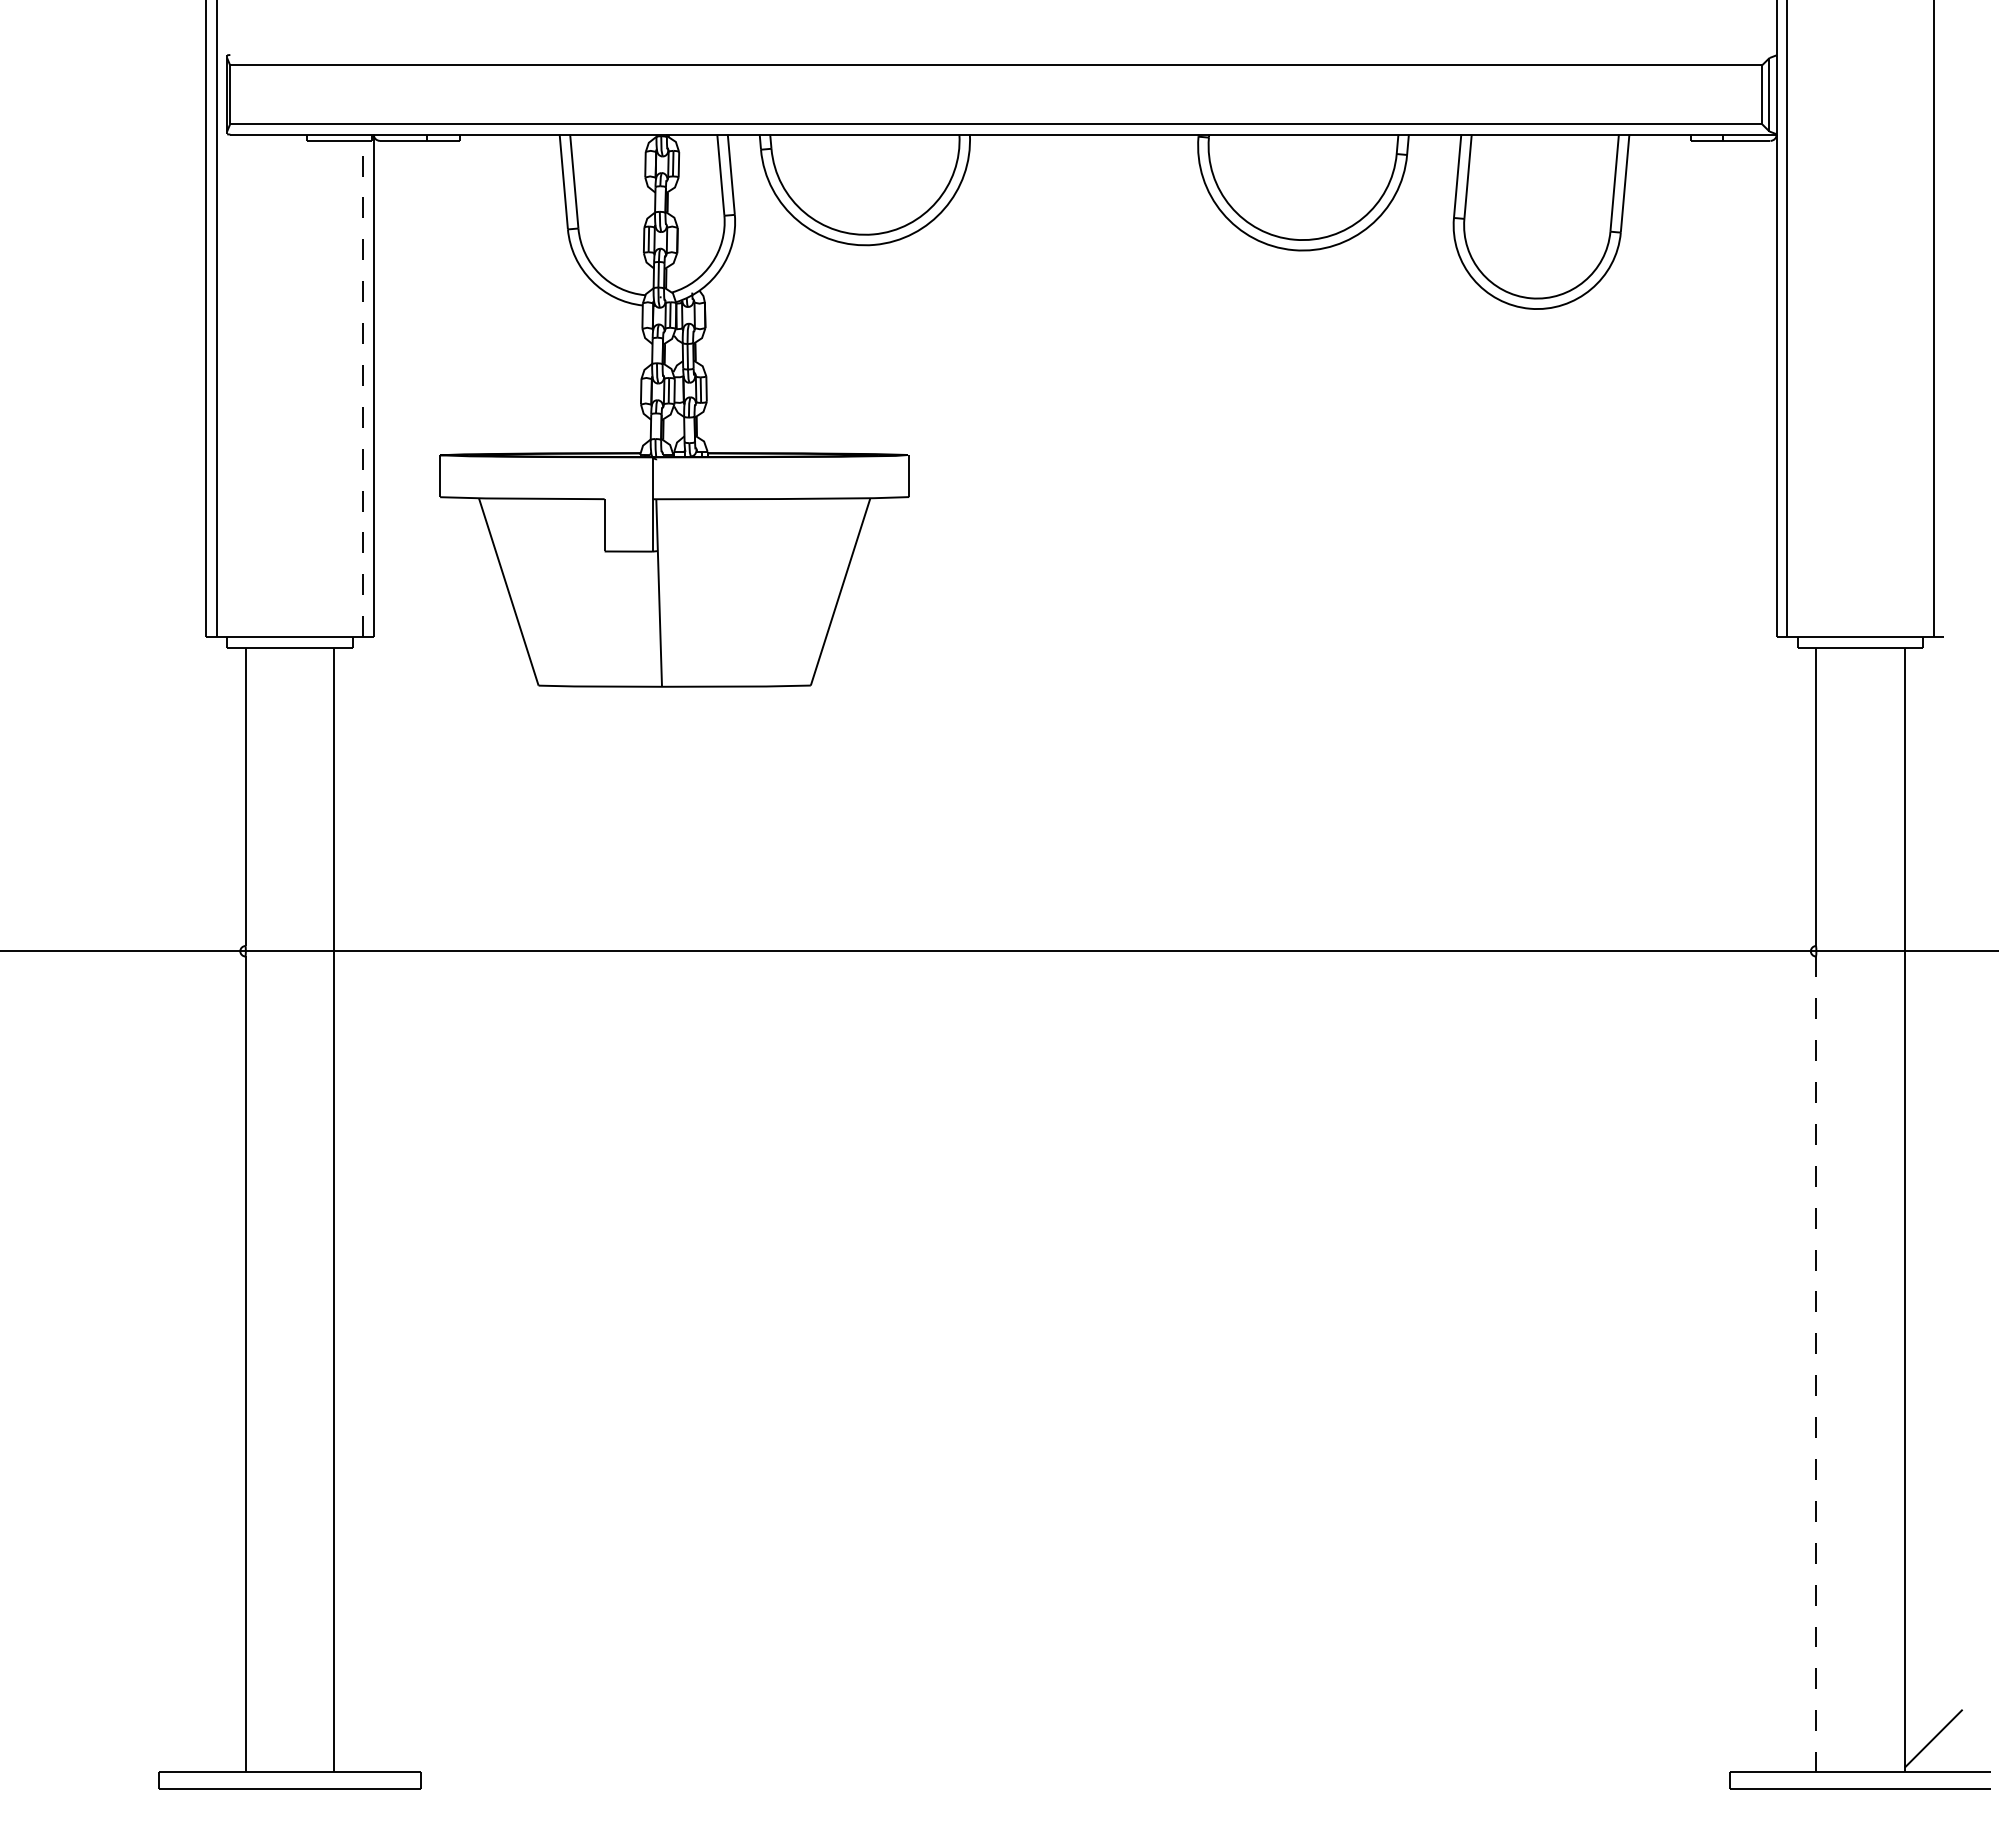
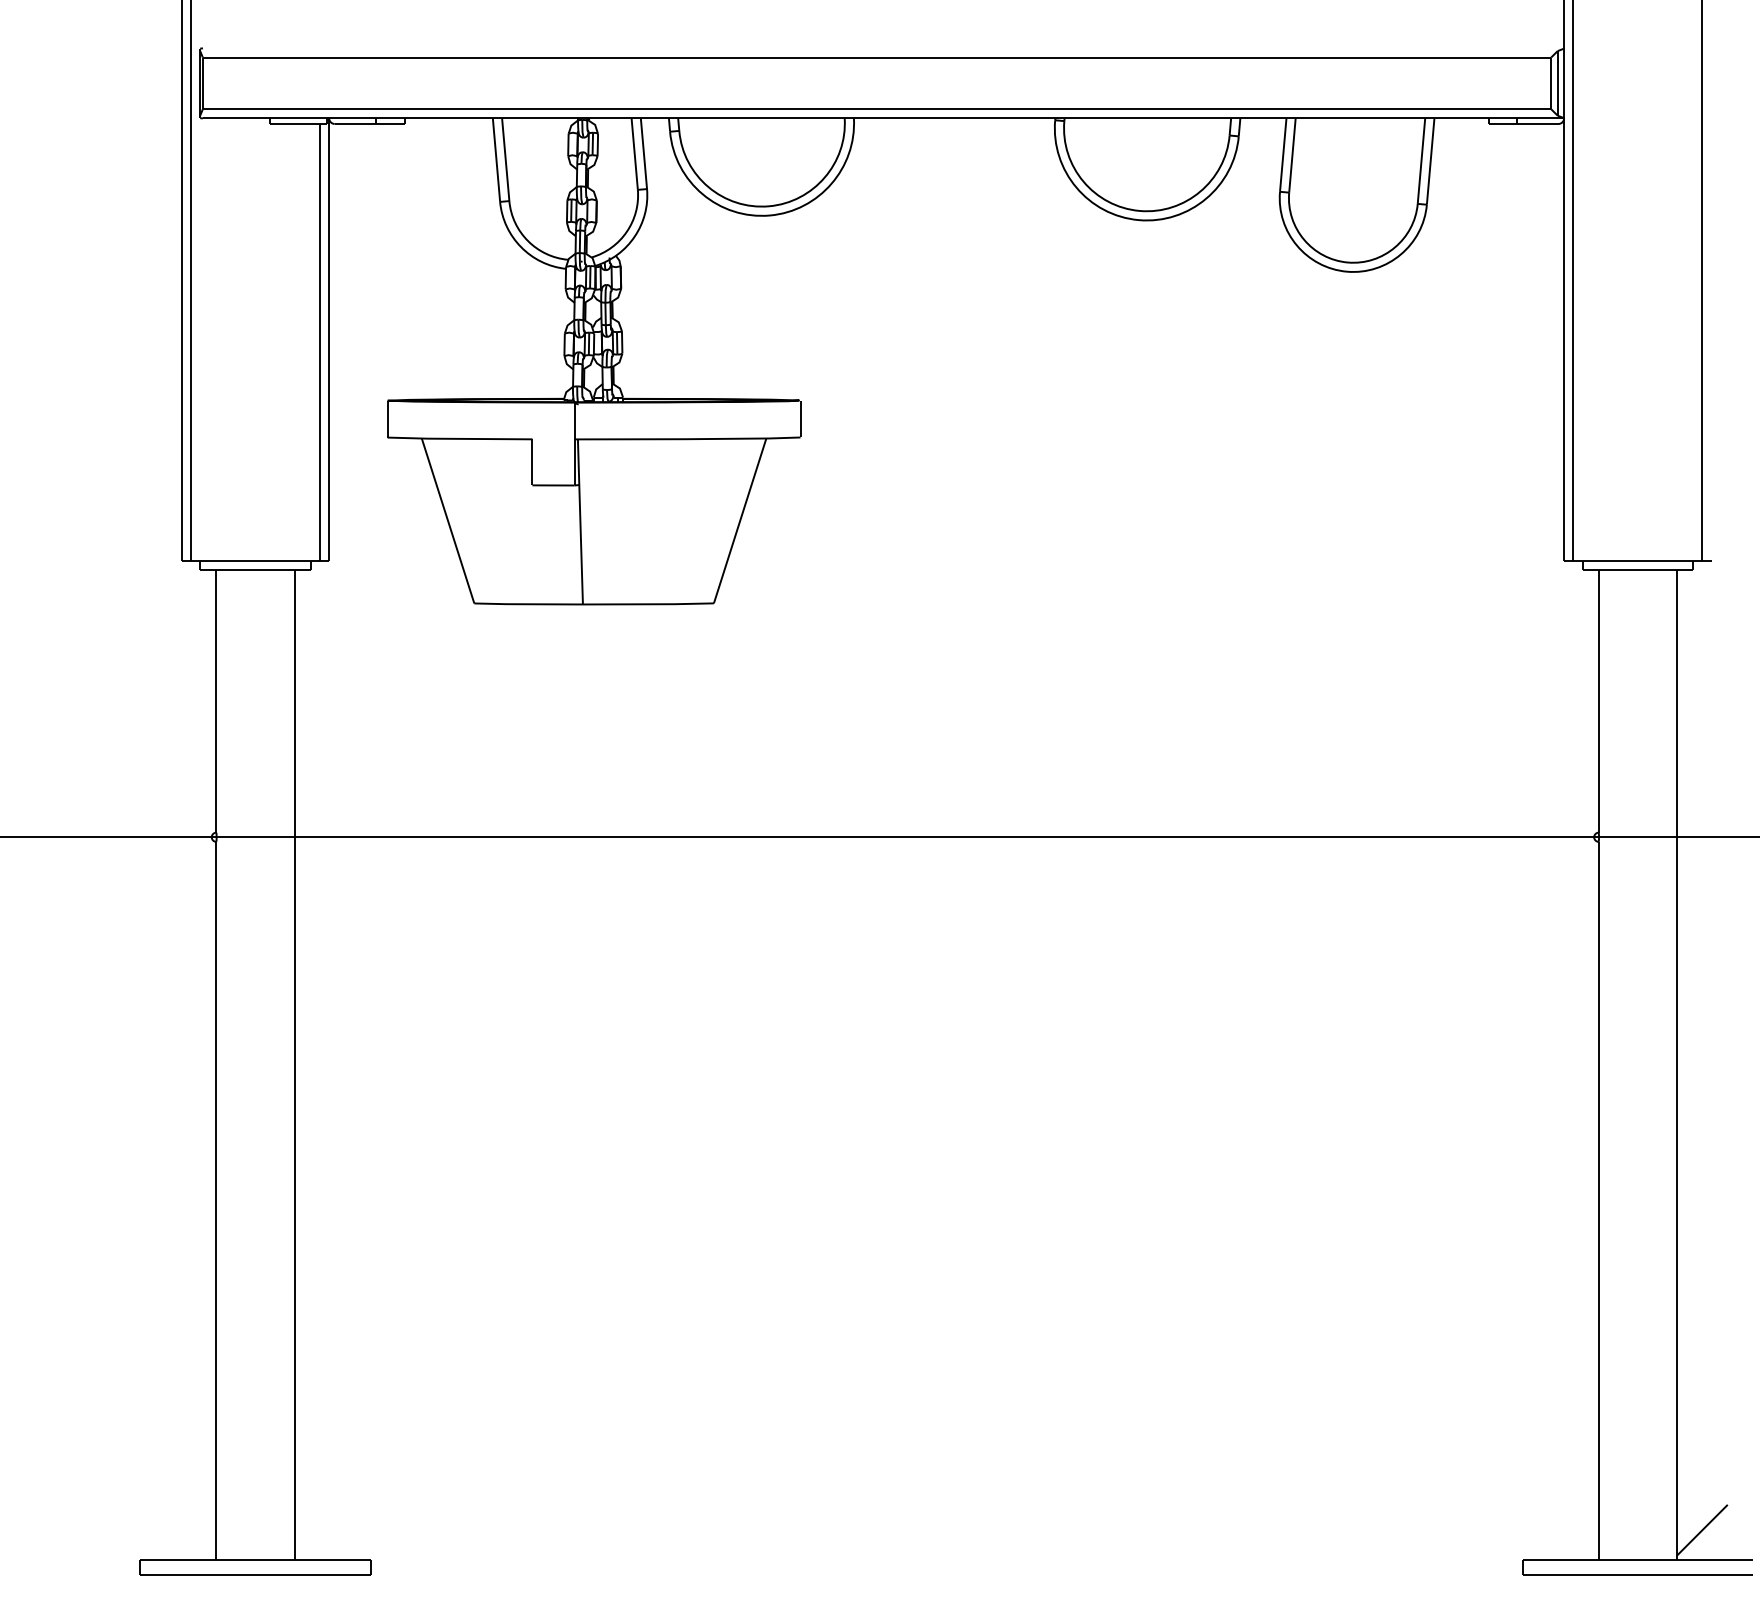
line: (363, 388) -> (320, 341), dashed -> solid
line: (1816, 1364) -> (1599, 1200), dashed -> solid

